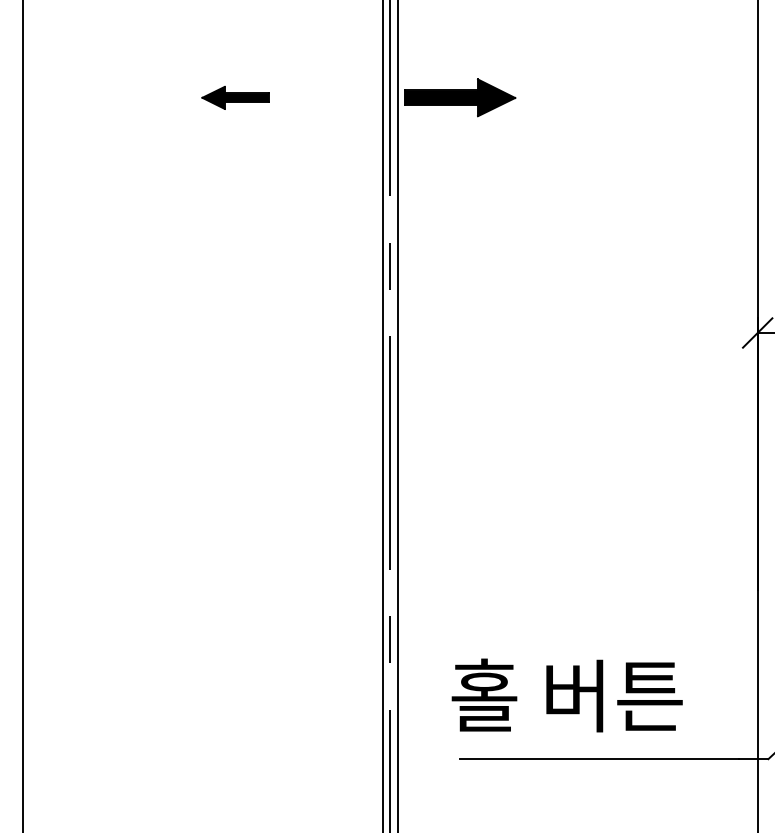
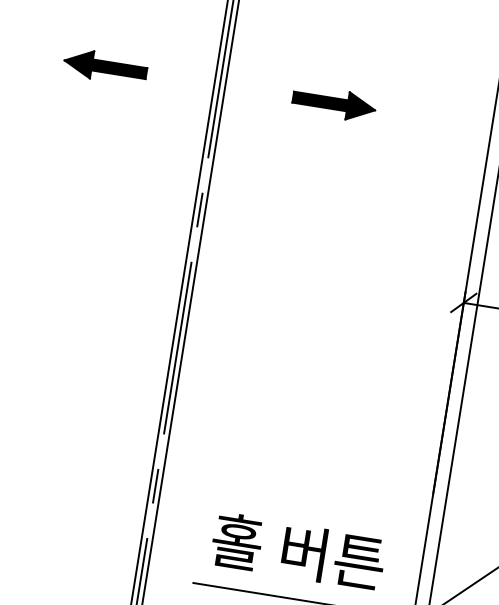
part: (235, 97) -> (105, 66), size x1.67
part: (460, 97) -> (334, 103), moved
text: (566, 695) -> (297, 551), moved

